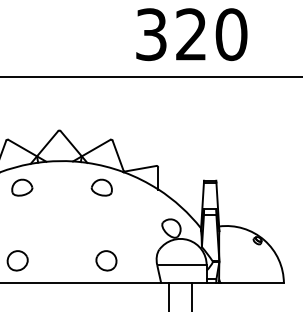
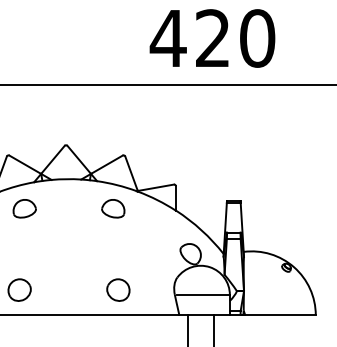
text: (150, 34) -> (167, 38), 320 -> 420

